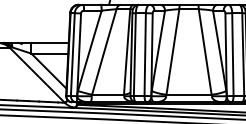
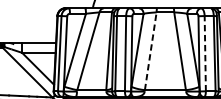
line: (172, 51) -> (150, 50), solid -> dashed
line: (232, 54) -> (204, 53), solid -> dashed

